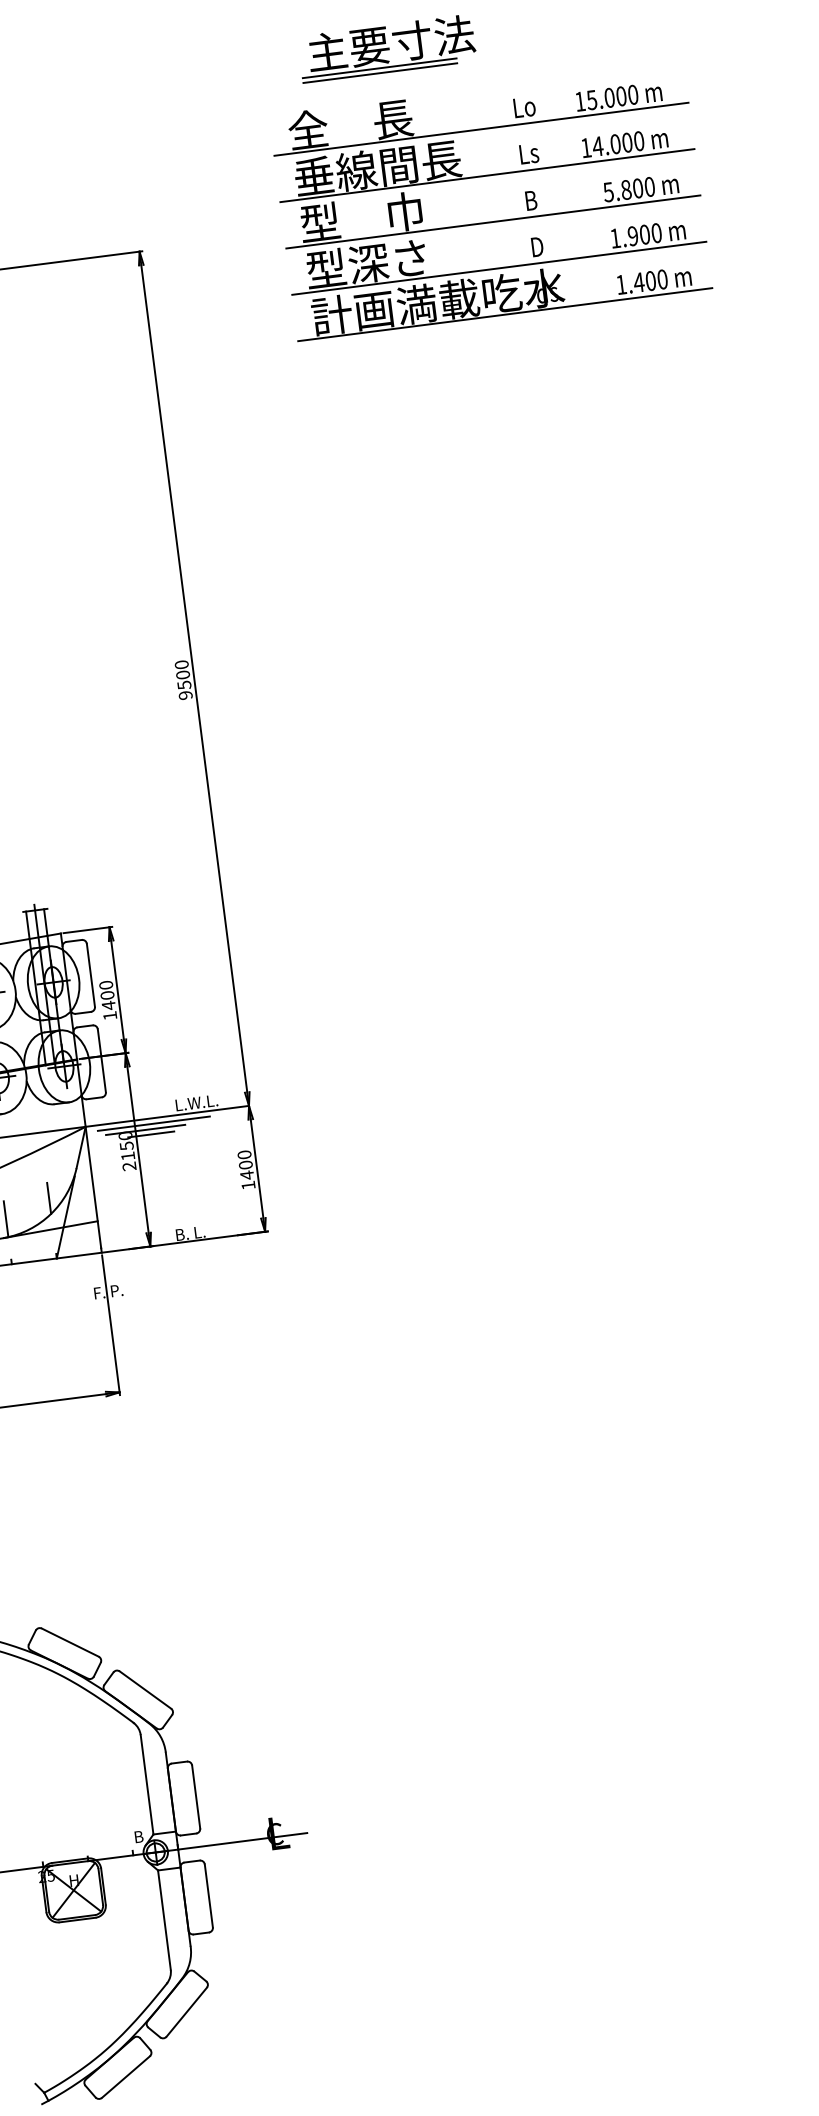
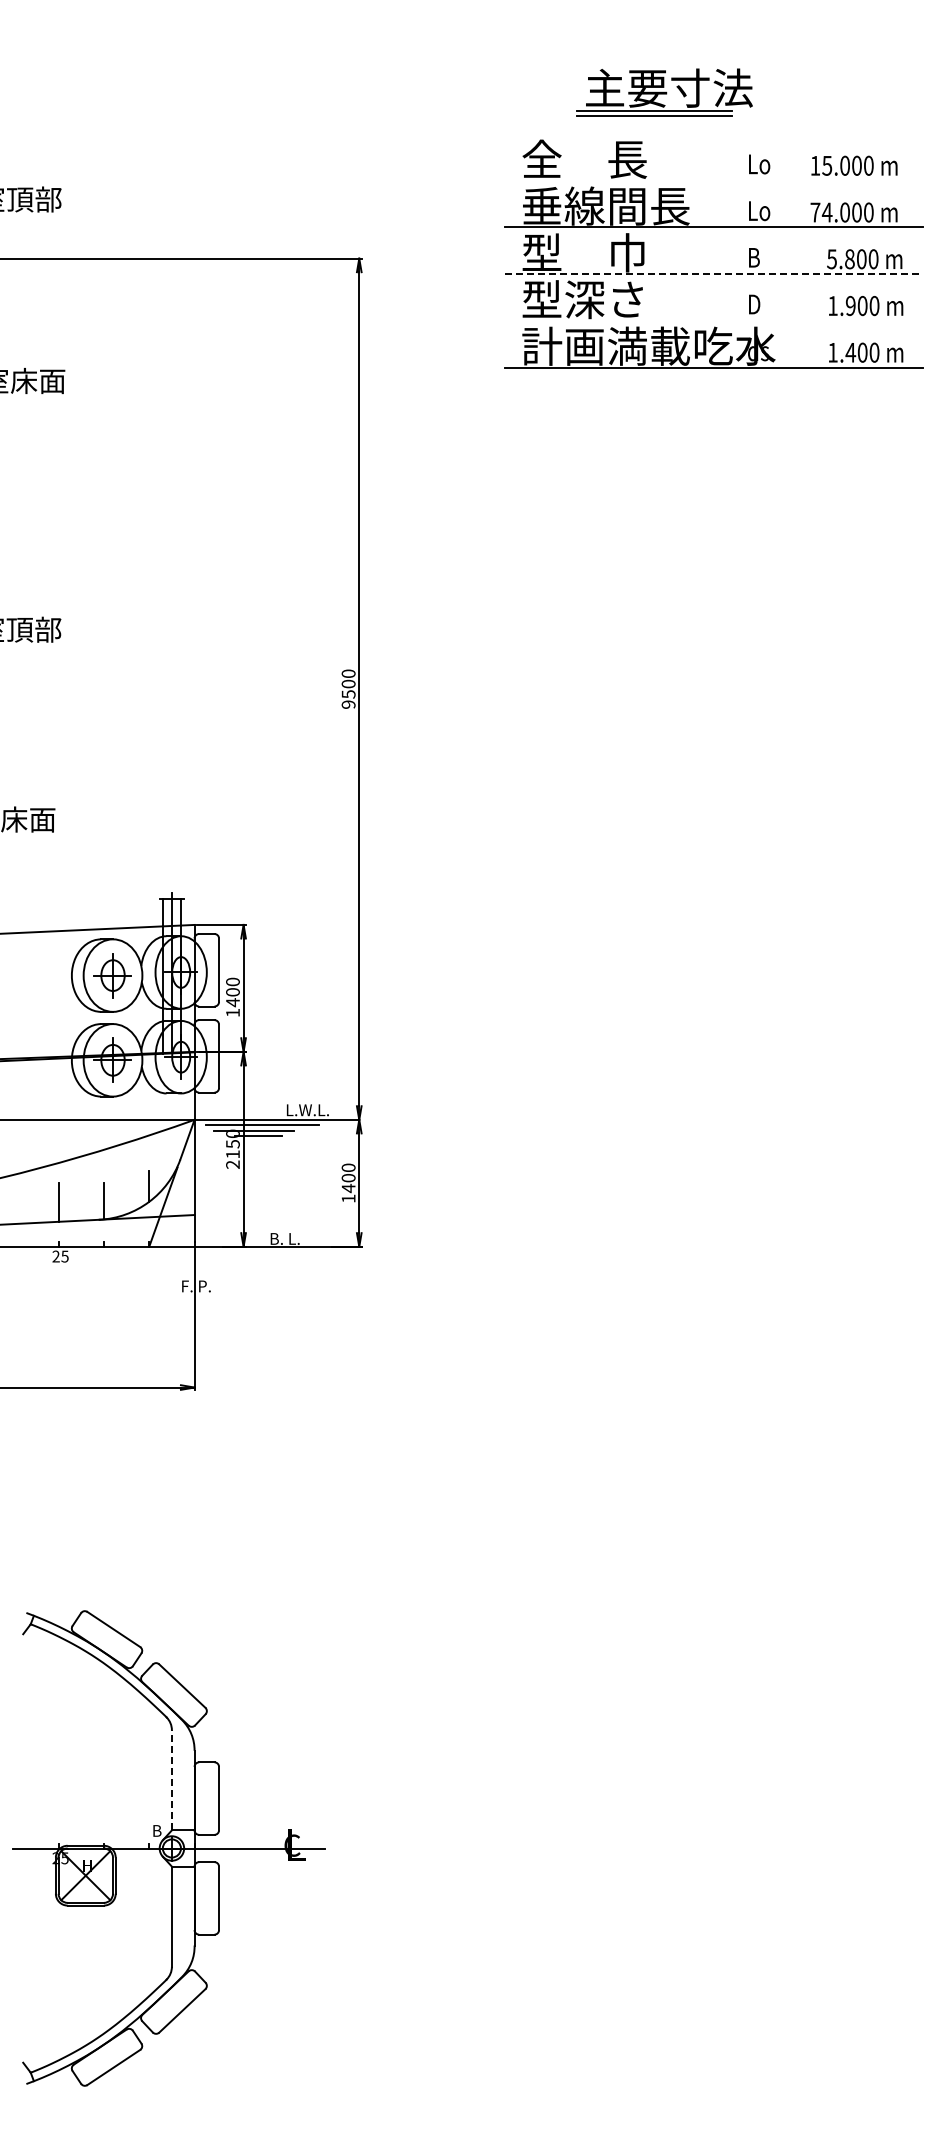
part: (386, 48) -> (664, 92), moved
line: (481, 129) -> (713, 180), removed
text: (586, 147) -> (815, 212), 14.000 -> 74.000
text: (535, 155) -> (764, 213), Ls -> Lo
line: (492, 222) -> (713, 274), solid -> dashed
line: (498, 268) -> (713, 320), removed
line: (146, 1784) -> (171, 1779), solid -> dashed

